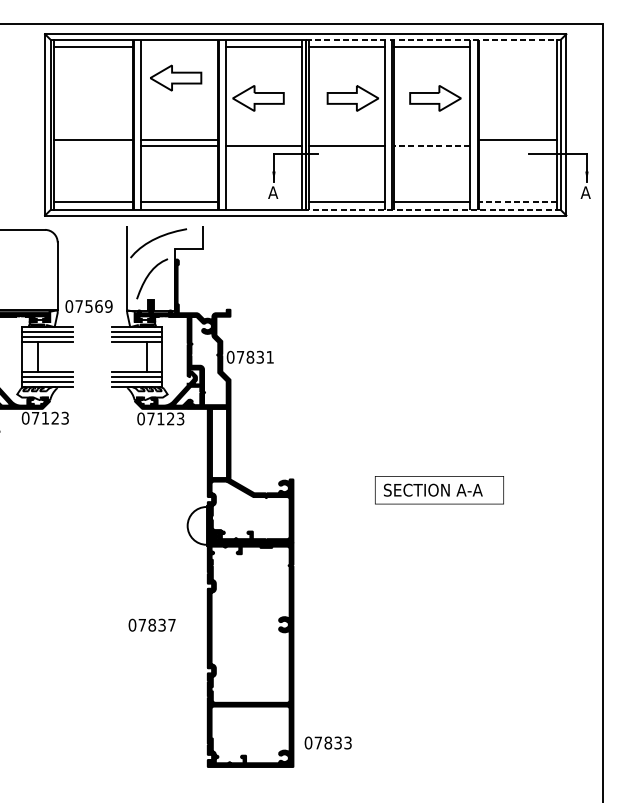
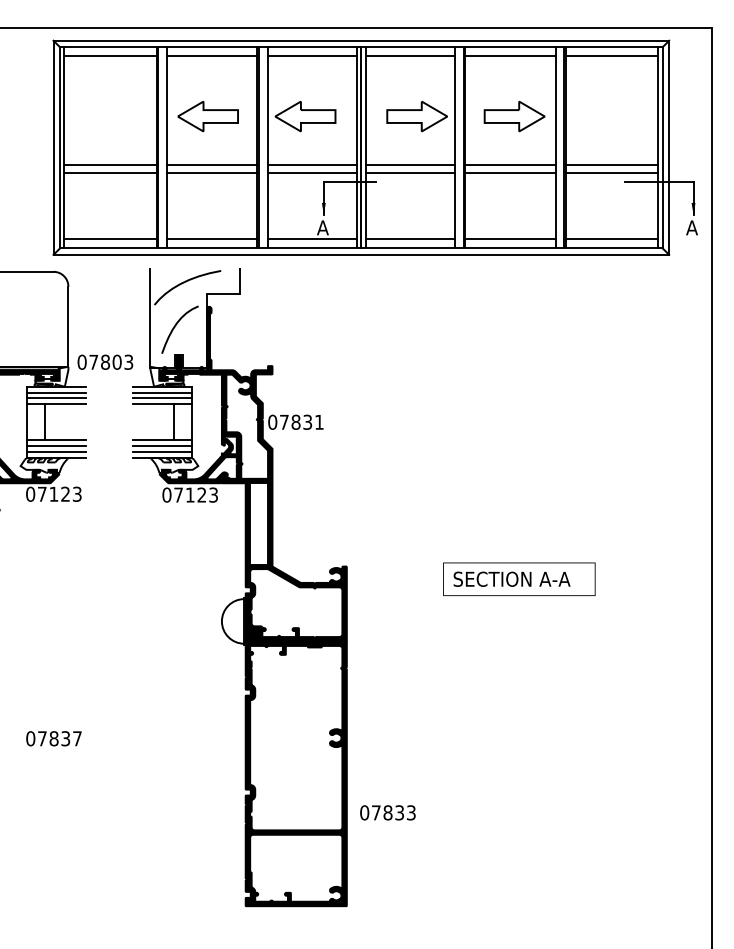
line: (433, 39) -> (512, 47), dashed -> solid
line: (179, 47) -> (212, 56), added
line: (517, 47) -> (611, 56), added
part: (175, 78) -> (207, 116), moved
line: (264, 139) -> (312, 165), added
line: (347, 139) -> (410, 165), added
line: (432, 139) -> (510, 165), added
line: (93, 146) -> (110, 173), added
line: (432, 146) -> (510, 173), dashed -> solid
line: (517, 146) -> (611, 173), added
line: (264, 202) -> (312, 239), added
line: (517, 202) -> (611, 239), dashed -> solid
line: (433, 210) -> (512, 248), dashed -> solid
text: (99, 305) -> (117, 361), 07569 -> 07803
text: (151, 625) -> (53, 738), moved
text: (327, 742) -> (387, 812), moved

